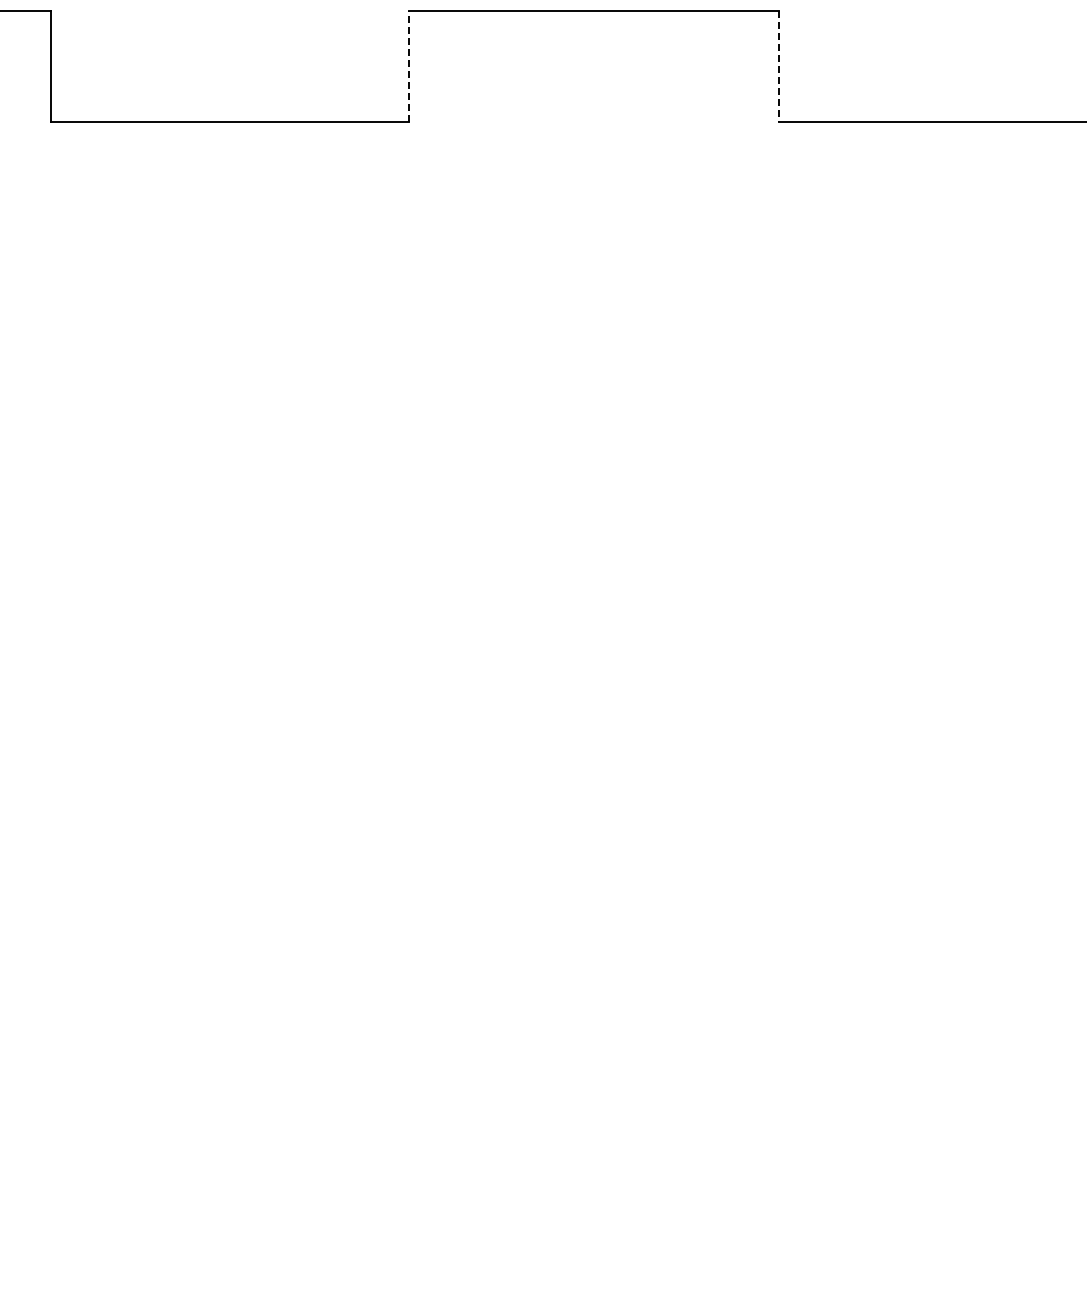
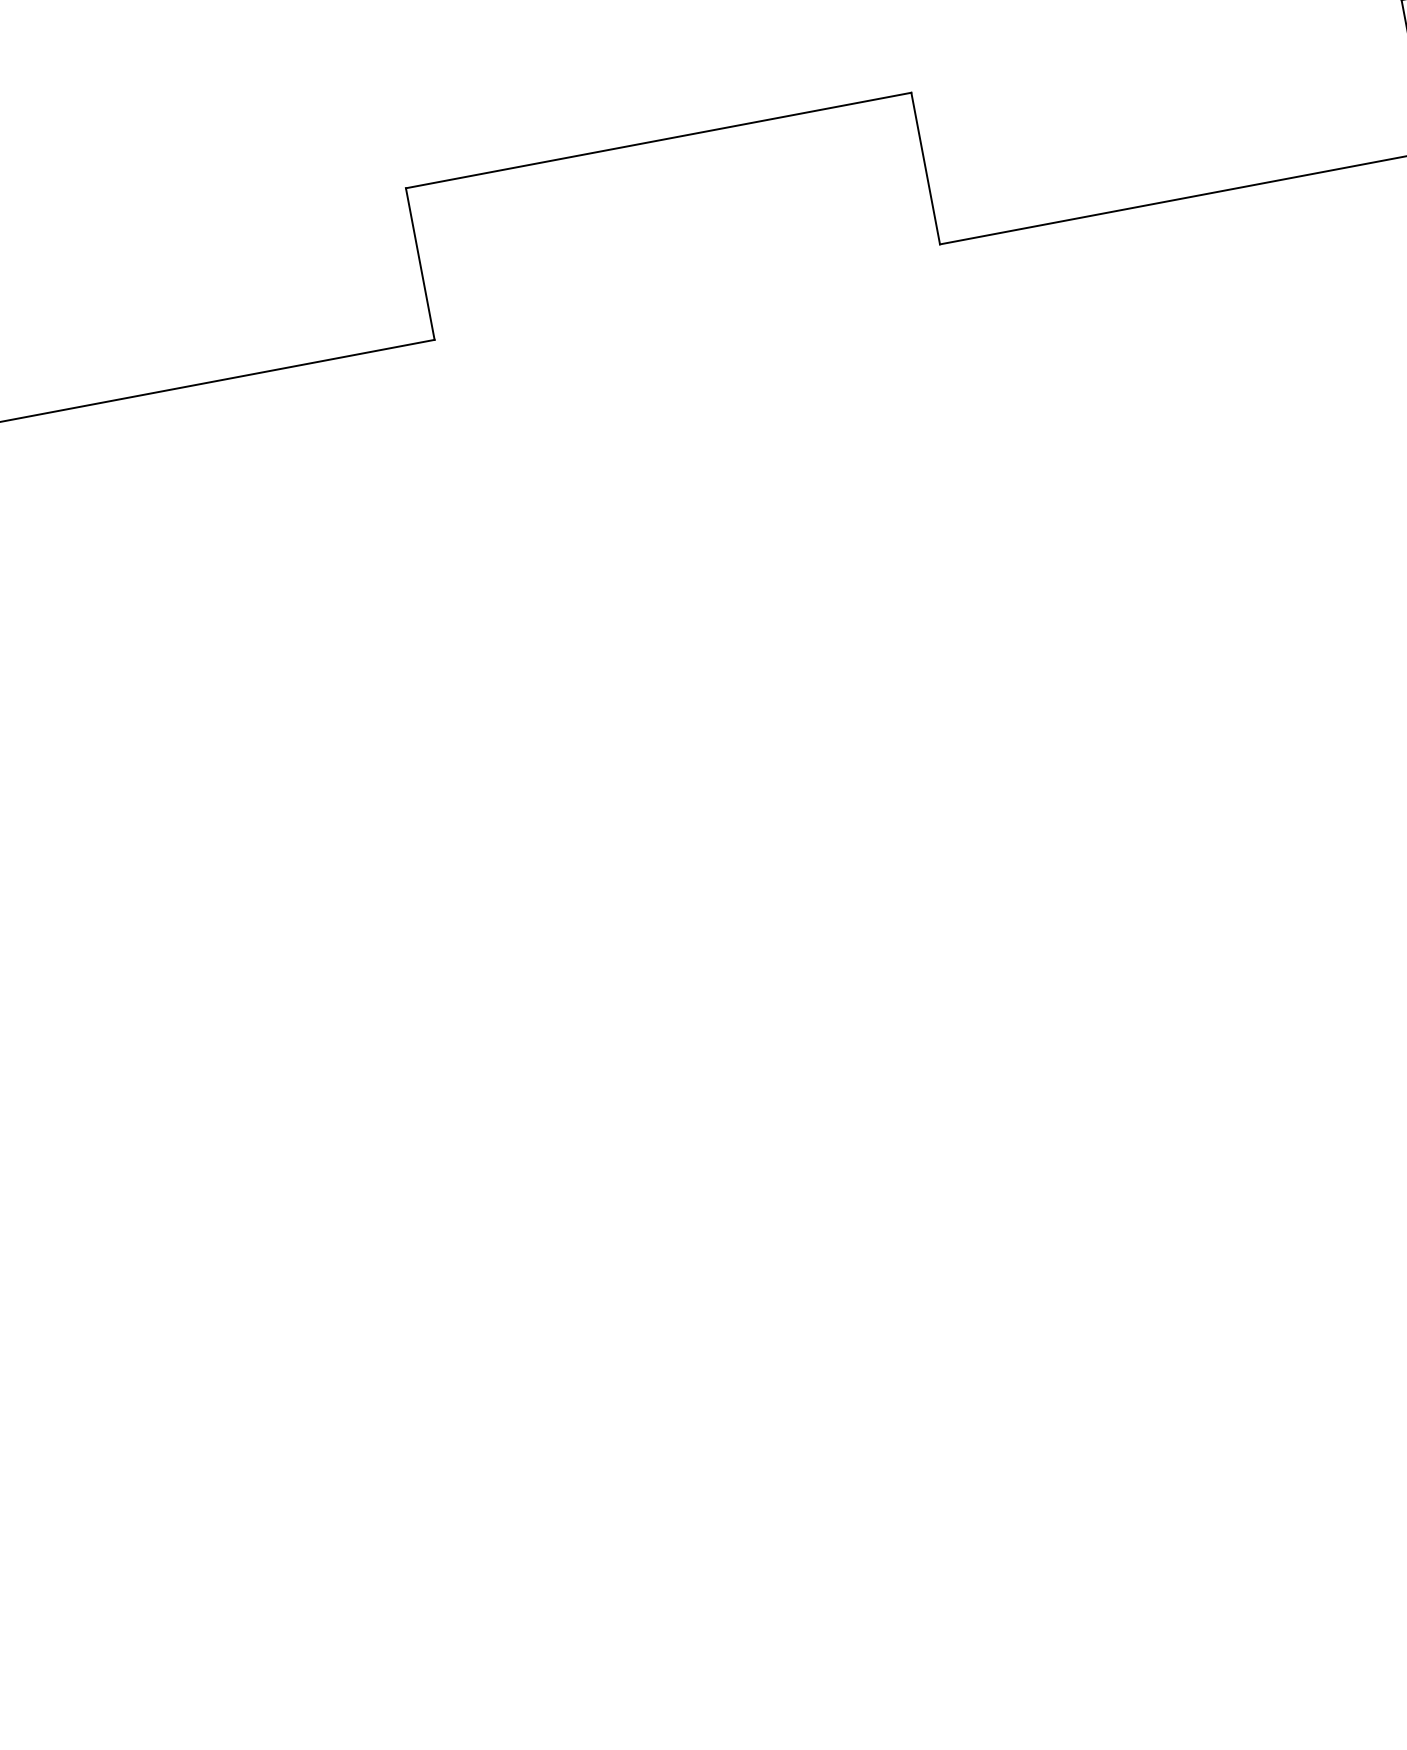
line: (409, 66) -> (420, 264), dashed -> solid
line: (779, 67) -> (926, 169), dashed -> solid

